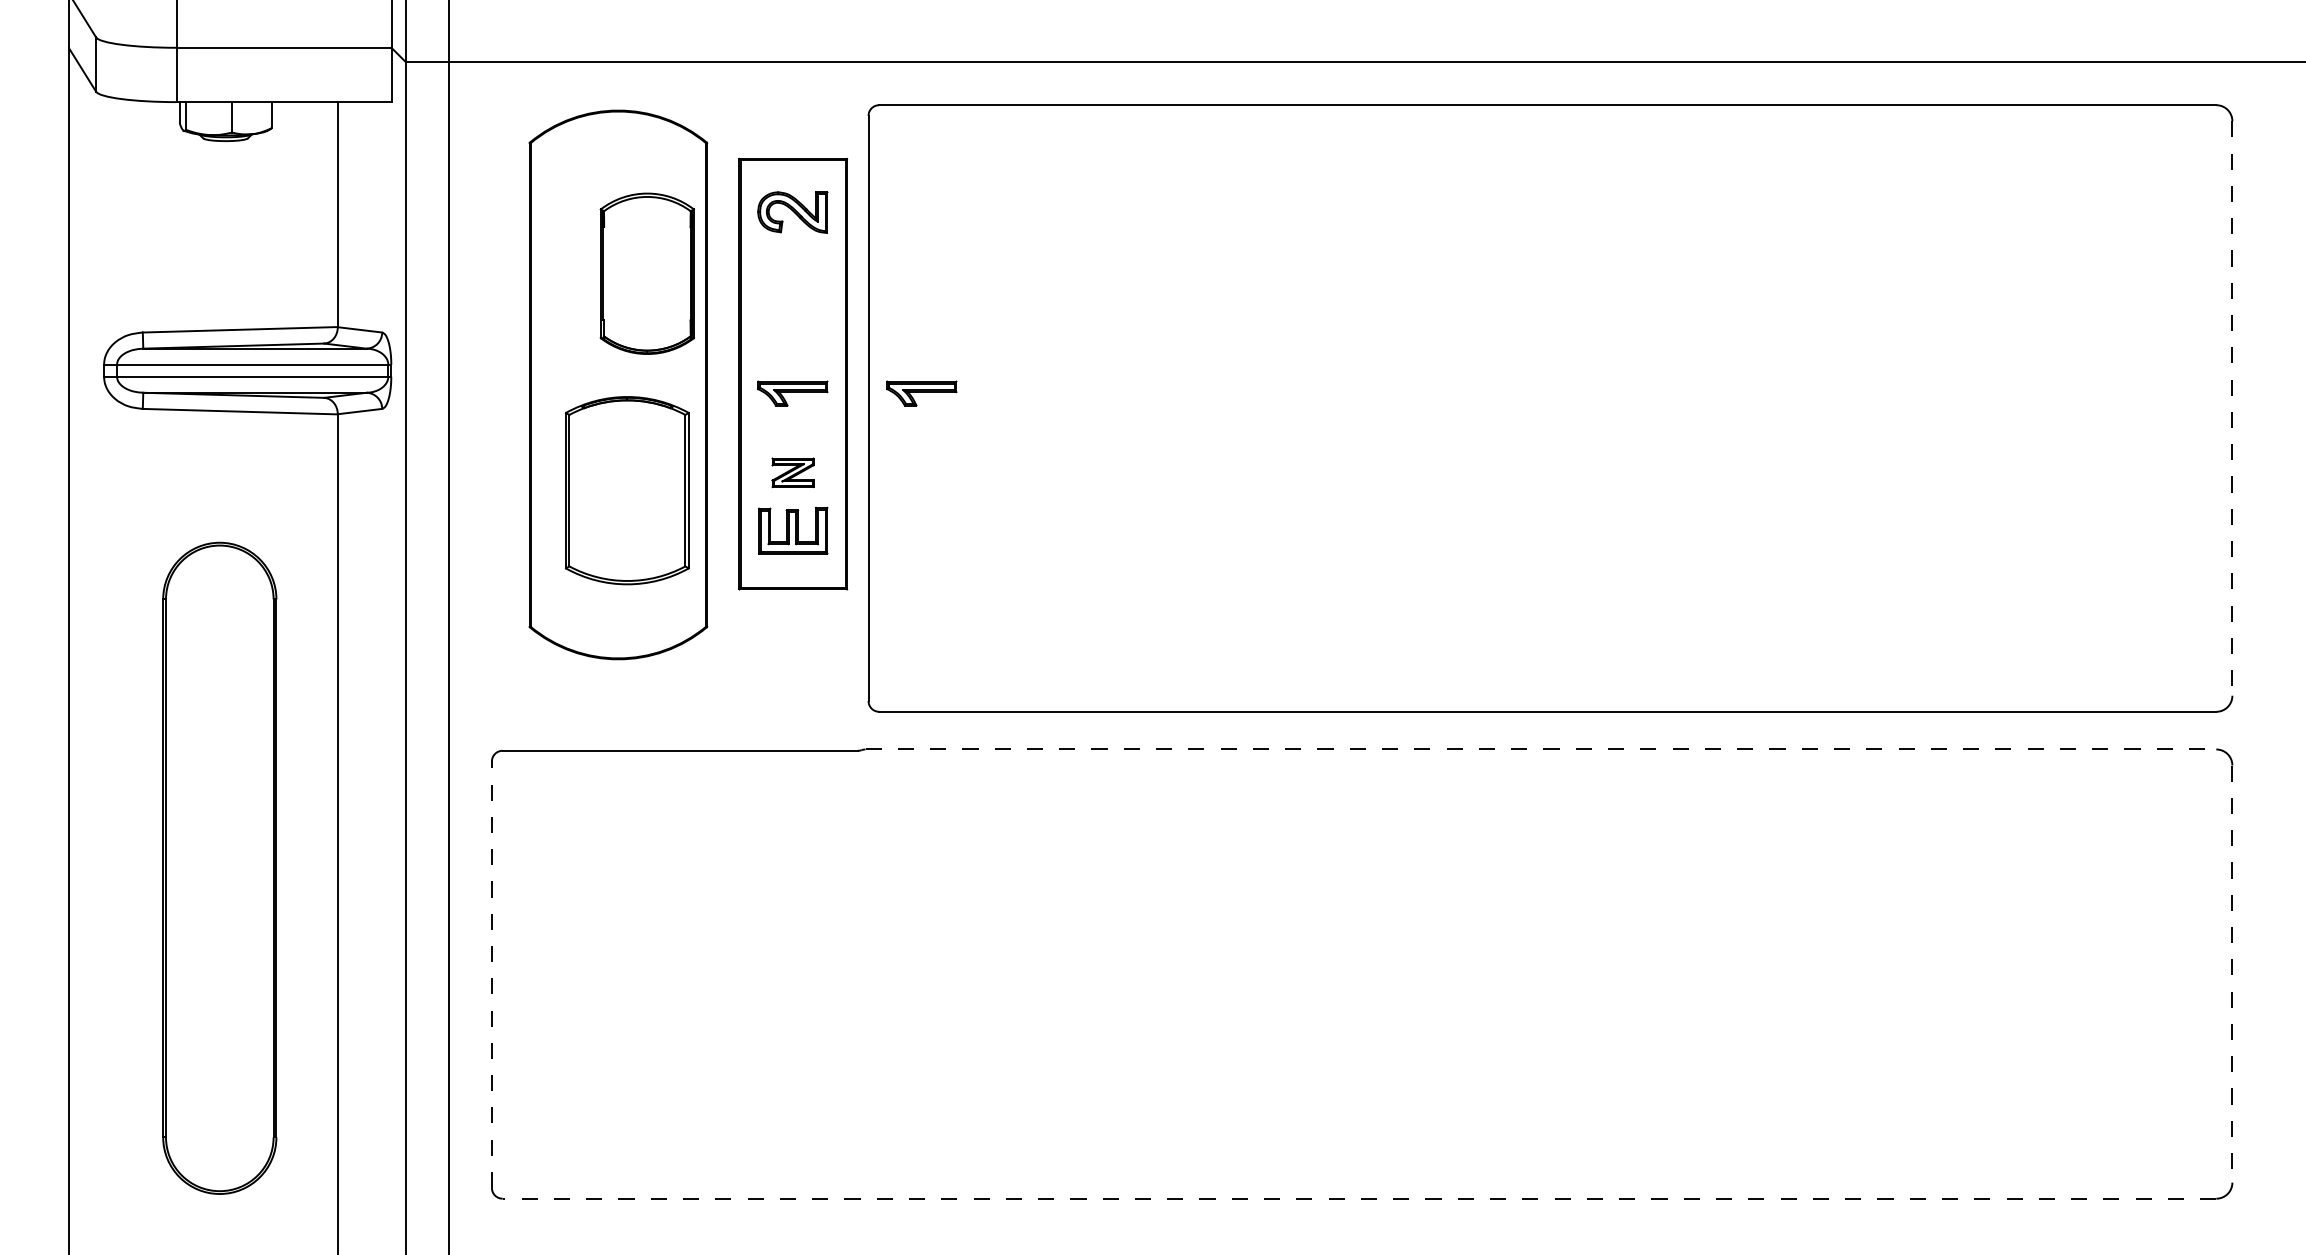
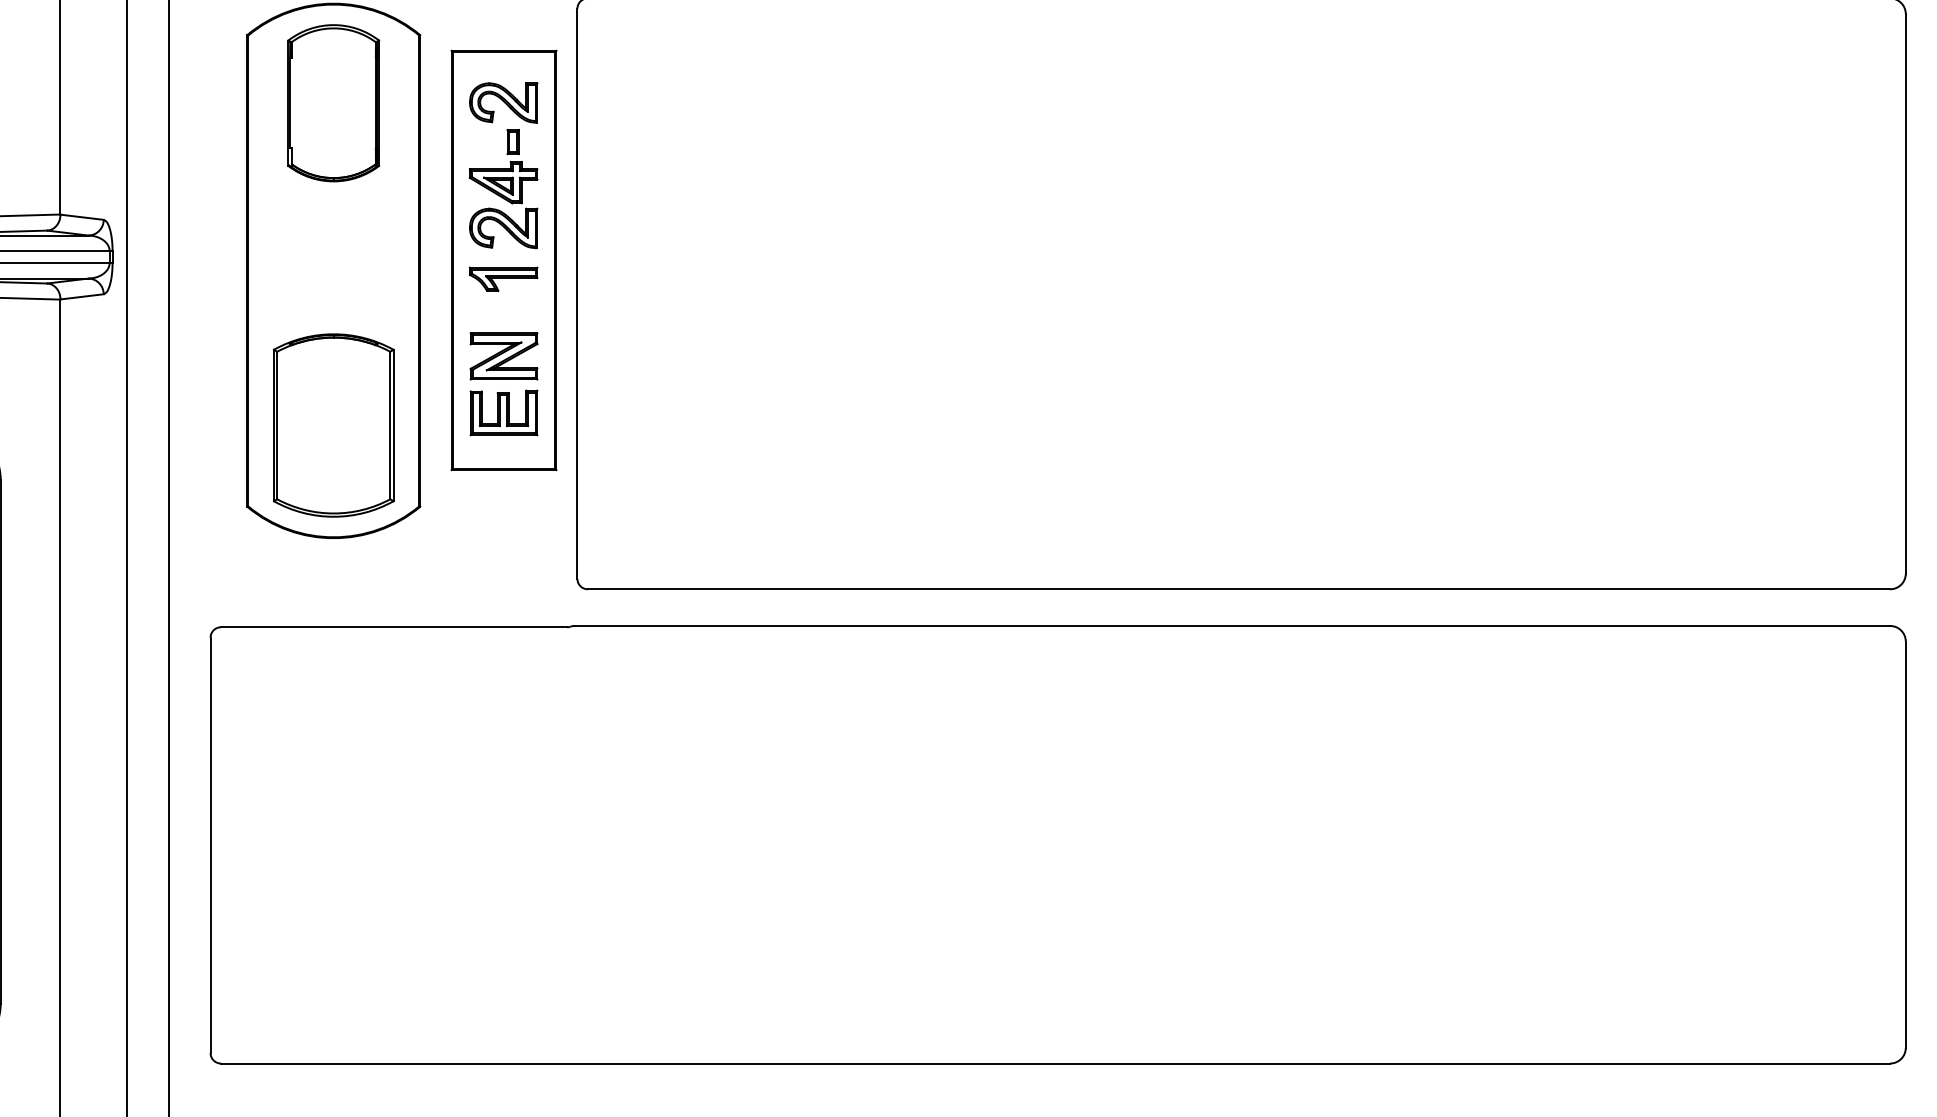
part: (646, 273) -> (332, 102), moved
part: (792, 300) -> (503, 188), added
part: (921, 393) -> (628, 279), removed
line: (2232, 409) -> (1905, 294), dashed -> solid
part: (792, 472) -> (503, 356), size x1.67
part: (627, 490) -> (333, 425), moved
line: (1541, 749) -> (1232, 625), dashed -> solid
line: (491, 974) -> (210, 845), dashed -> solid
line: (2232, 974) -> (1905, 845), dashed -> solid
line: (1359, 1198) -> (1055, 1063), dashed -> solid

